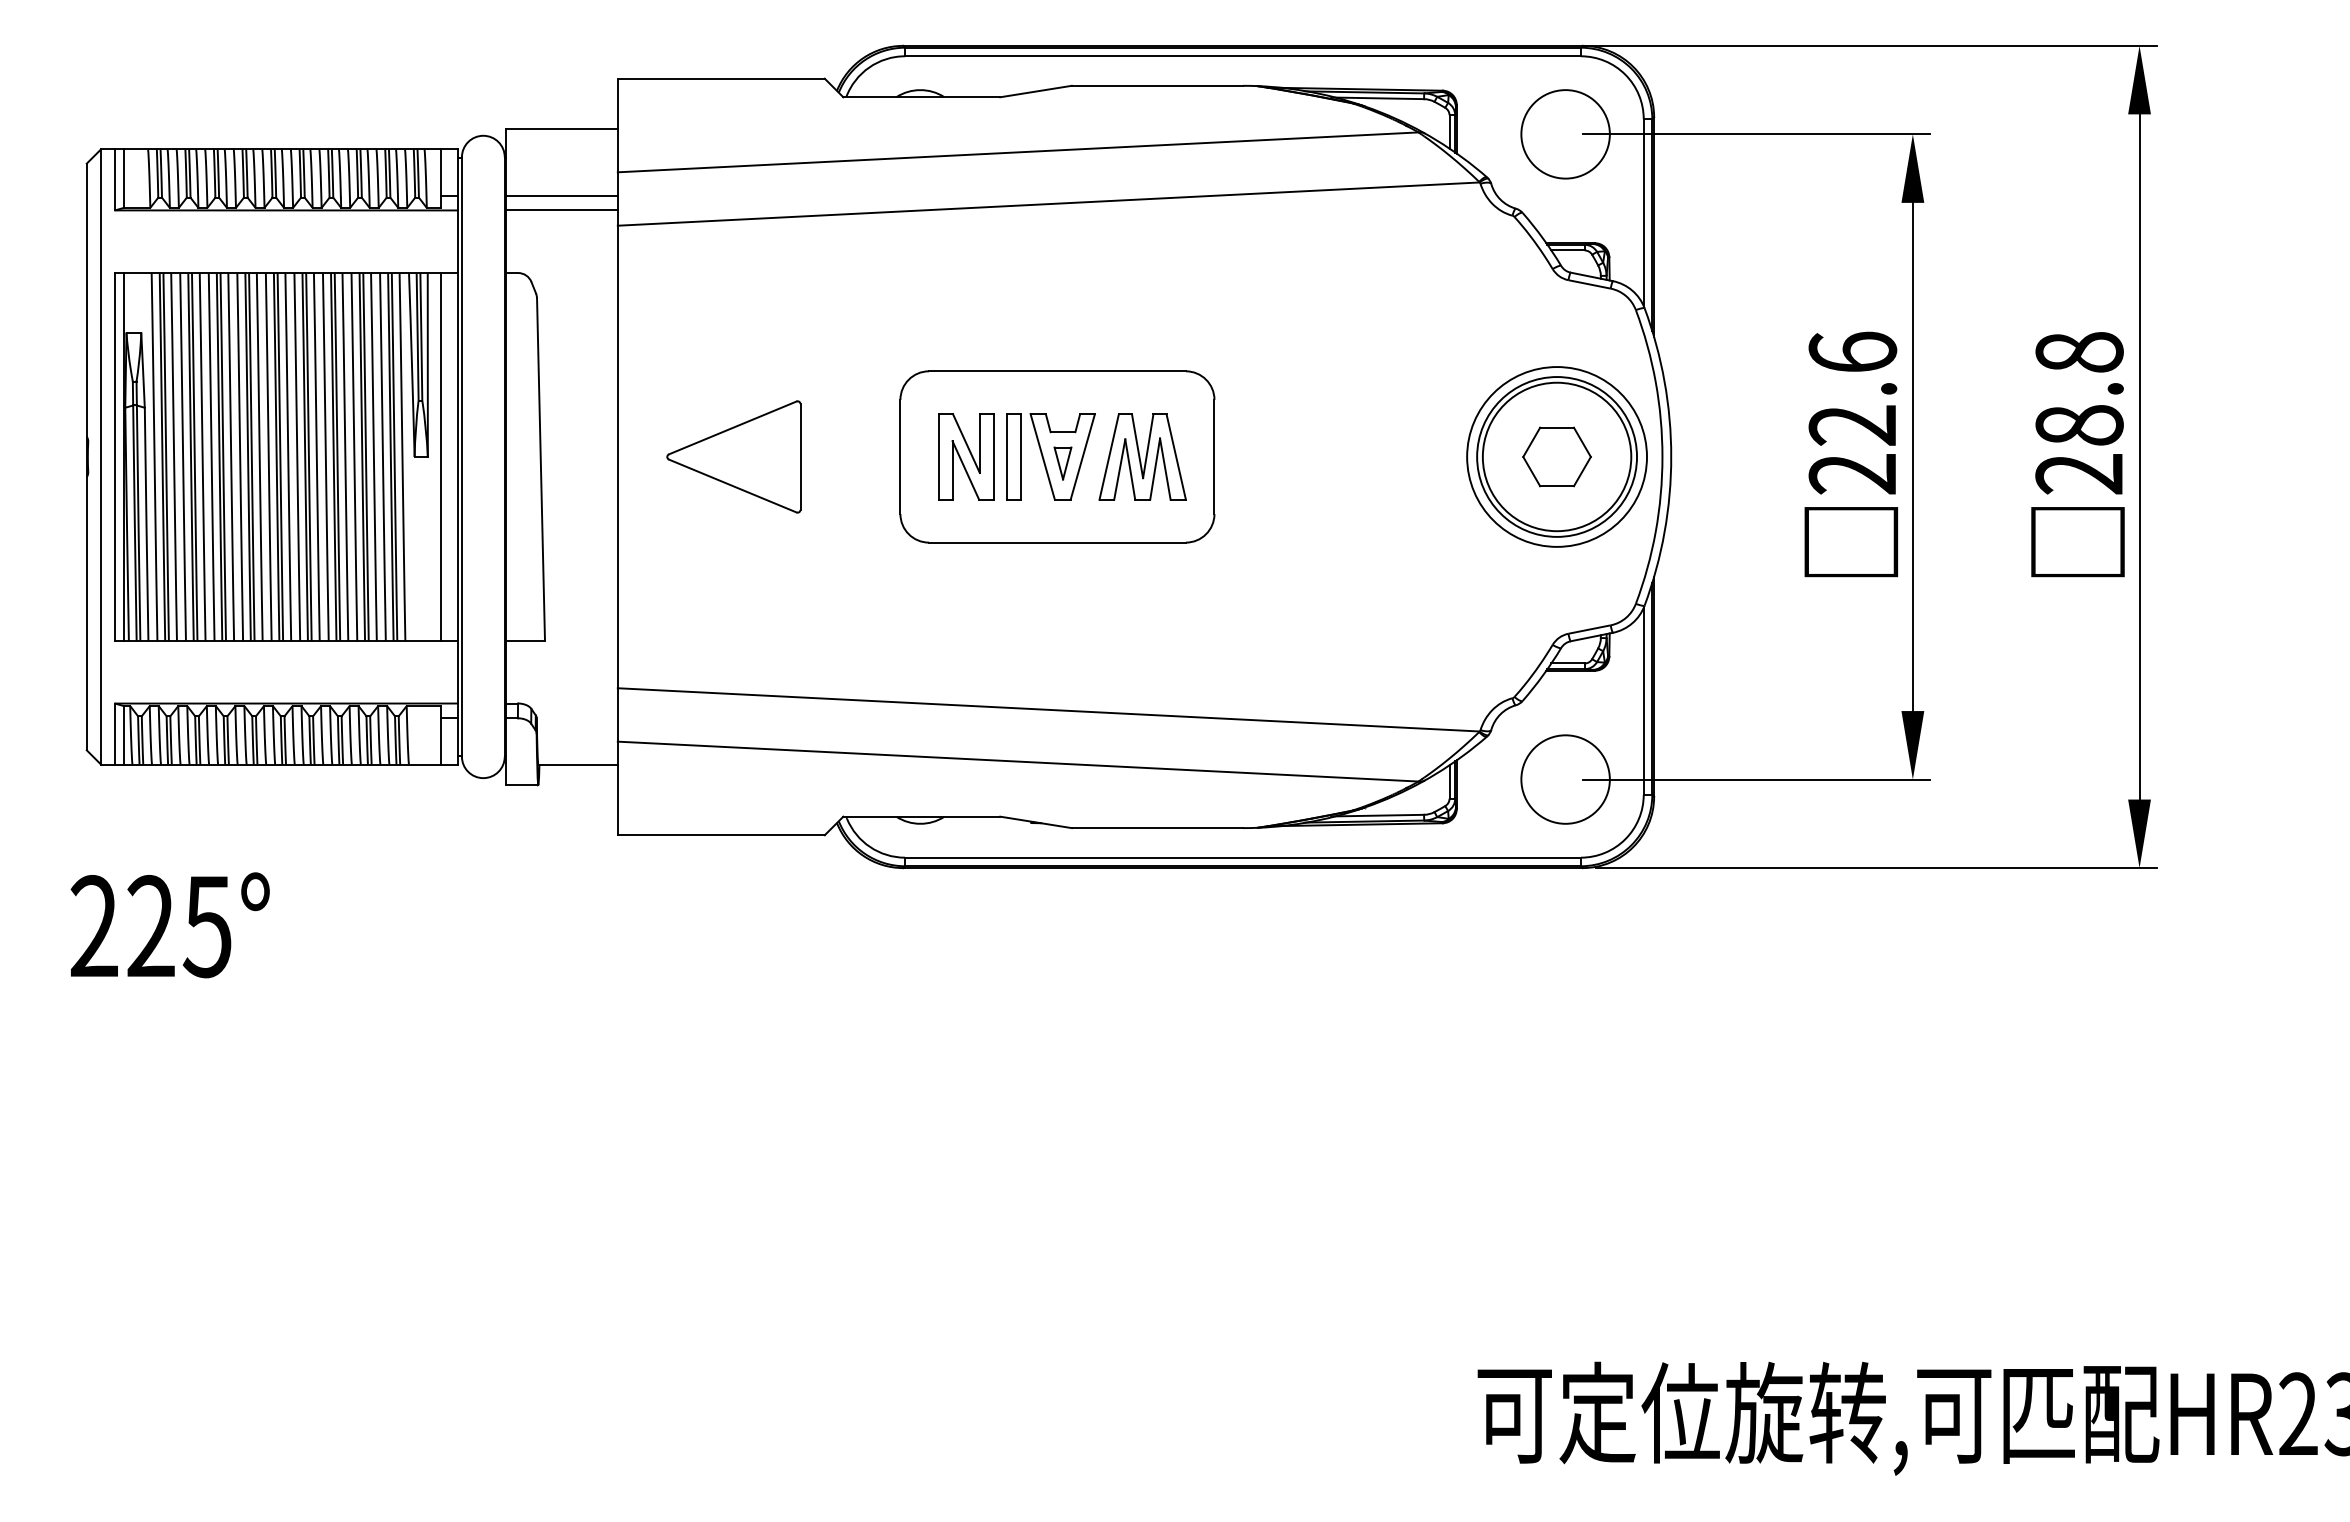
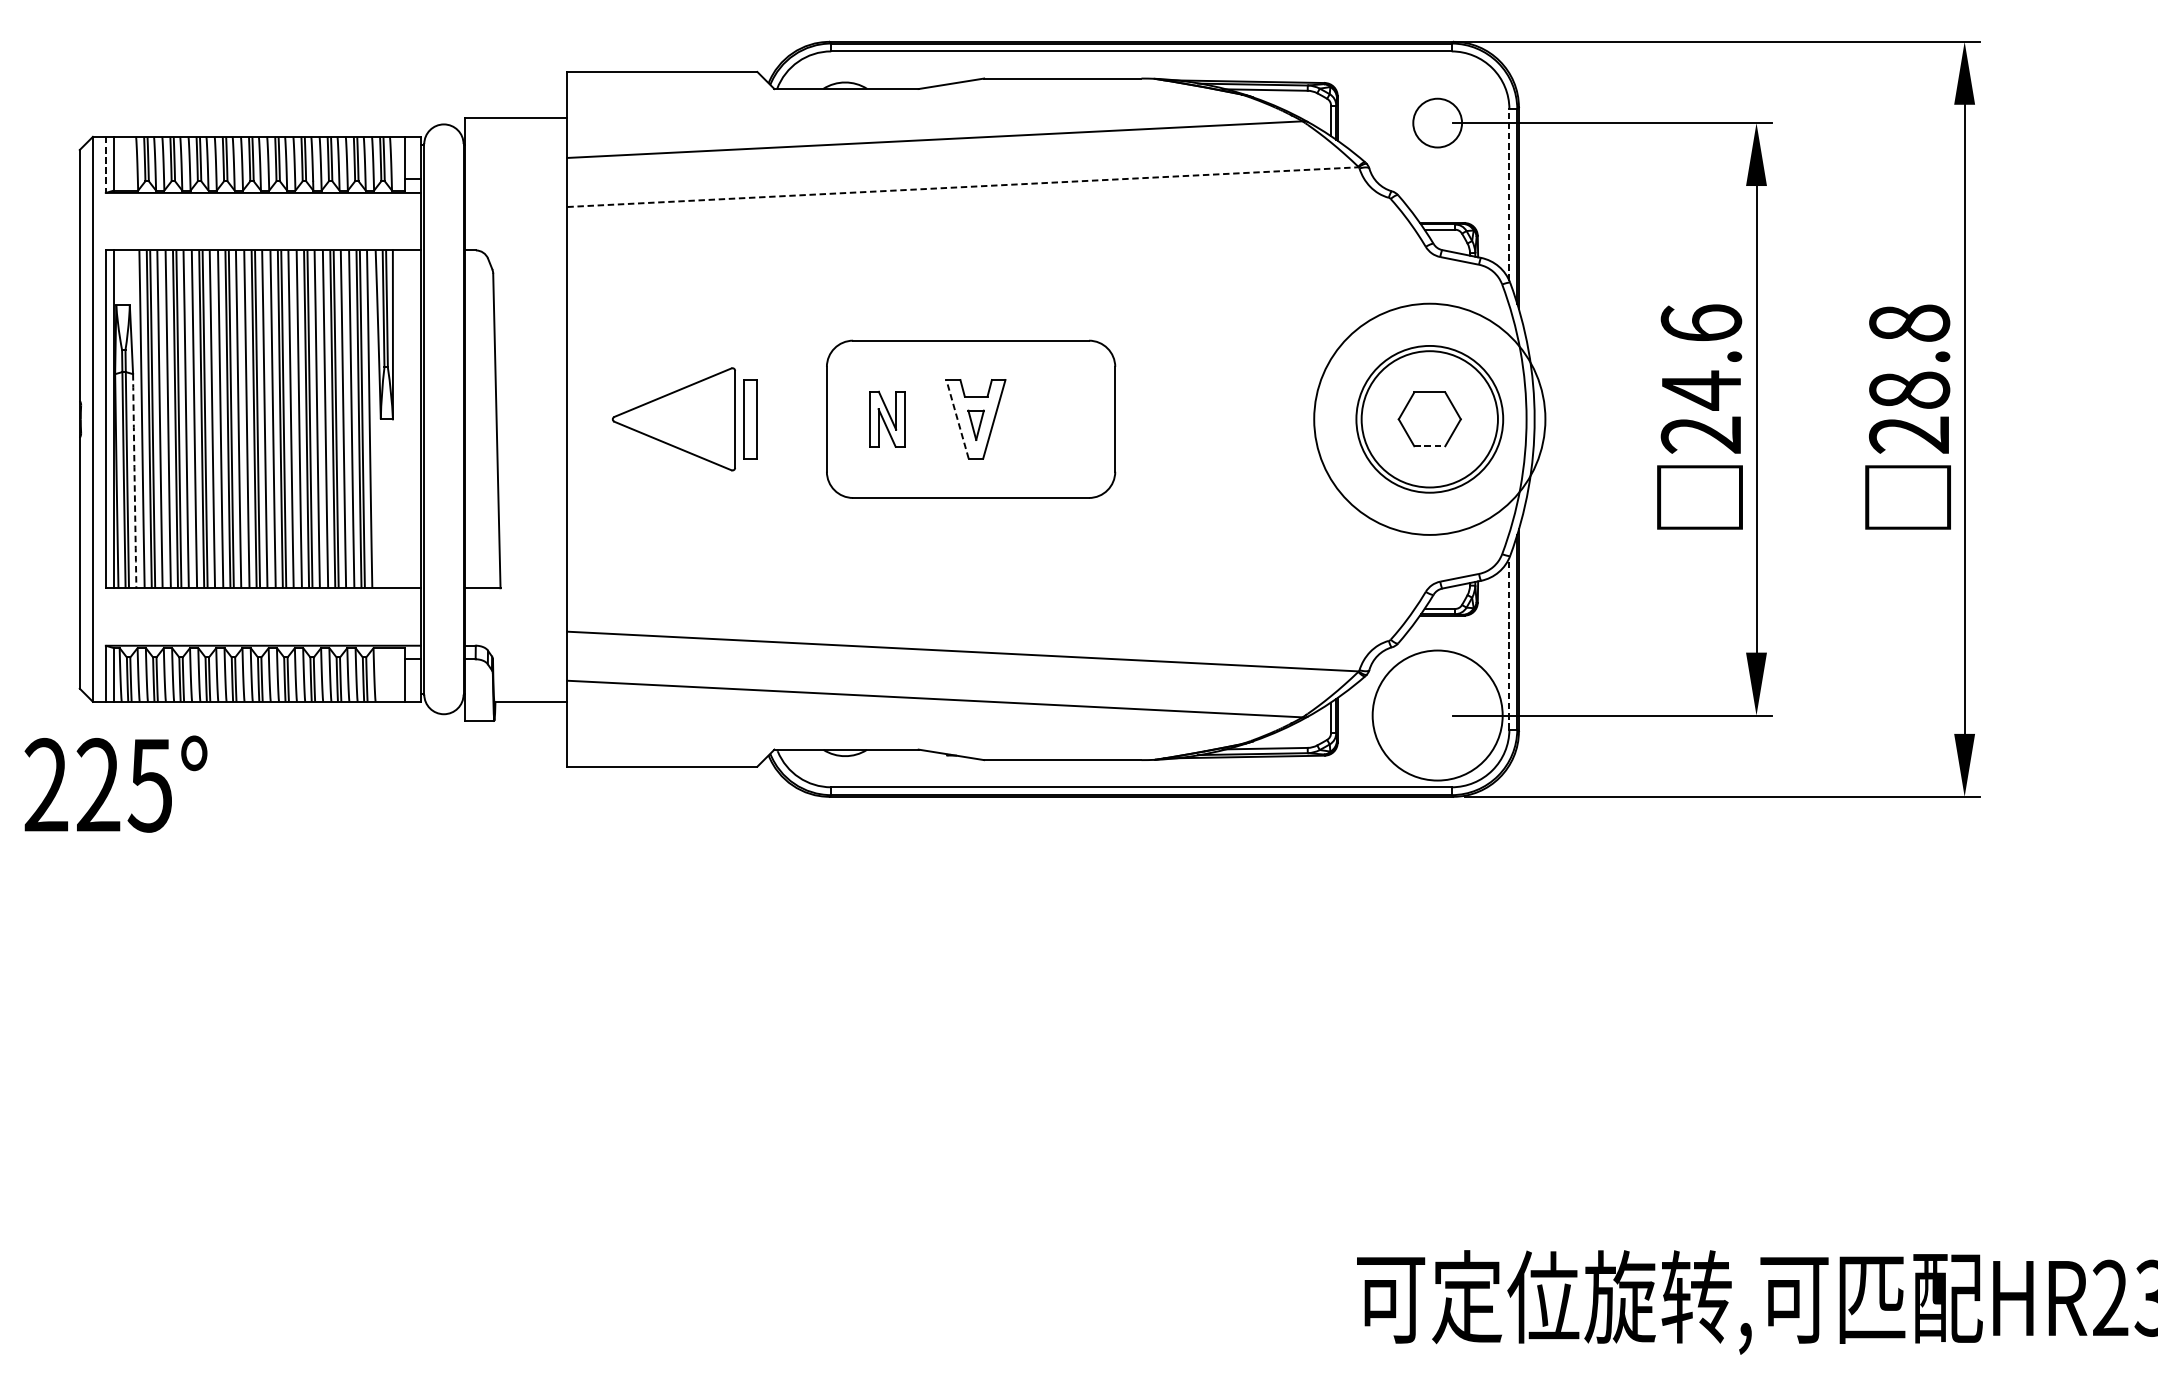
circle: (1565, 134) -> (1437, 123), size x0.6
line: (115, 180) -> (106, 165), solid -> dashed
line: (561, 195) -> (515, 179), removed
line: (1048, 204) -> (962, 187), solid -> dashed
line: (561, 210) -> (515, 193), removed
line: (1643, 212) -> (1509, 194), solid -> dashed
text: (1851, 425) -> (1700, 390), 22.6 -> 24.6
line: (440, 456) -> (404, 418), removed
part: (966, 456) -> (887, 418), size x0.7
part: (1013, 456) -> (749, 418), moved
line: (1042, 456) -> (957, 418), solid -> dashed
part: (1142, 456) -> (1049, 418), removed
circle: (1556, 456) -> (1429, 418), size x1.4
line: (1557, 486) -> (1430, 446), solid -> dashed
arc: (146, 524) -> (134, 481), solid -> dashed
line: (1643, 701) -> (1509, 643), solid -> dashed
circle: (1565, 779) -> (1437, 715), size x1.6
text: (169, 925) -> (115, 784), moved

